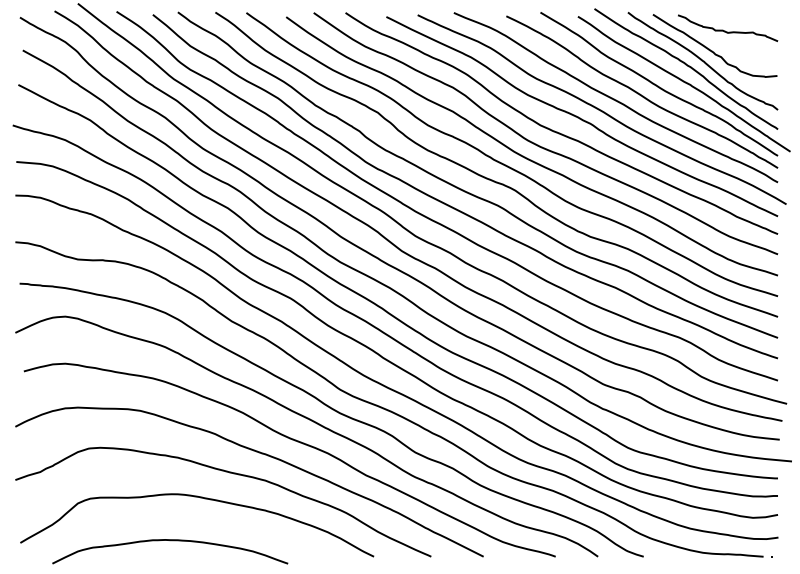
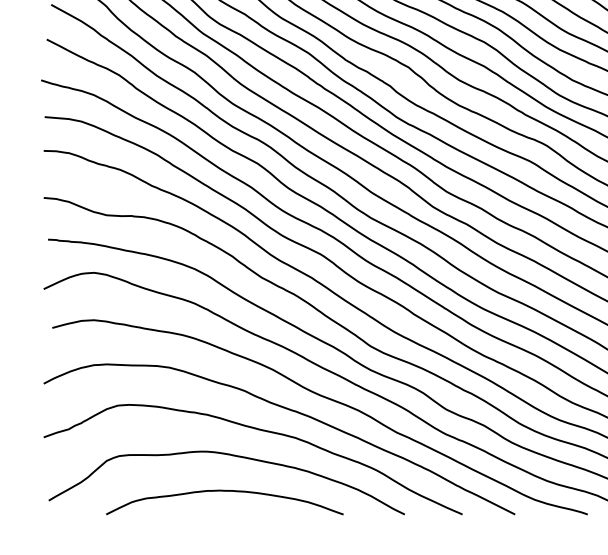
curve: (170, 541) -> (225, 492), moved

